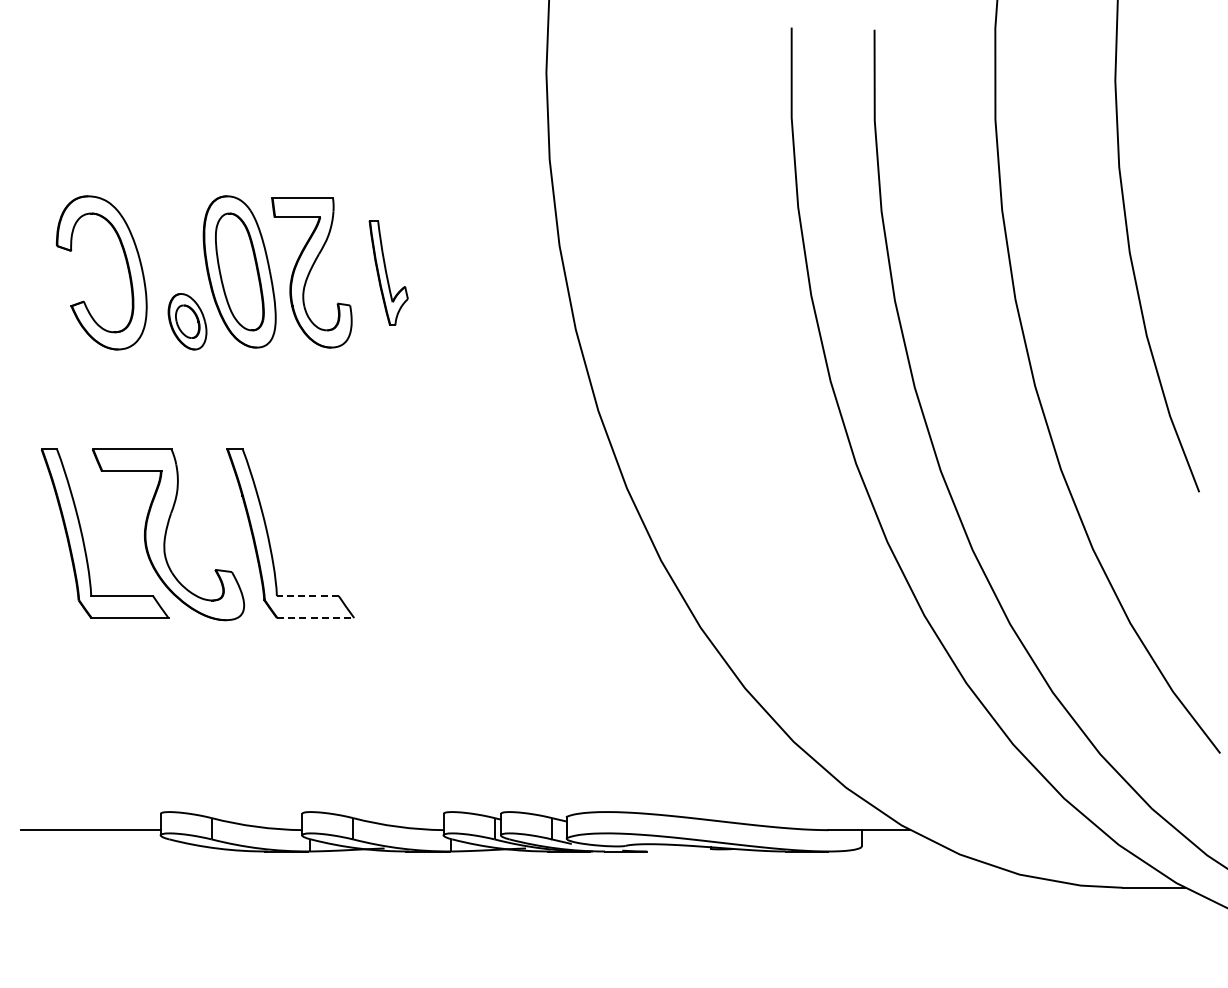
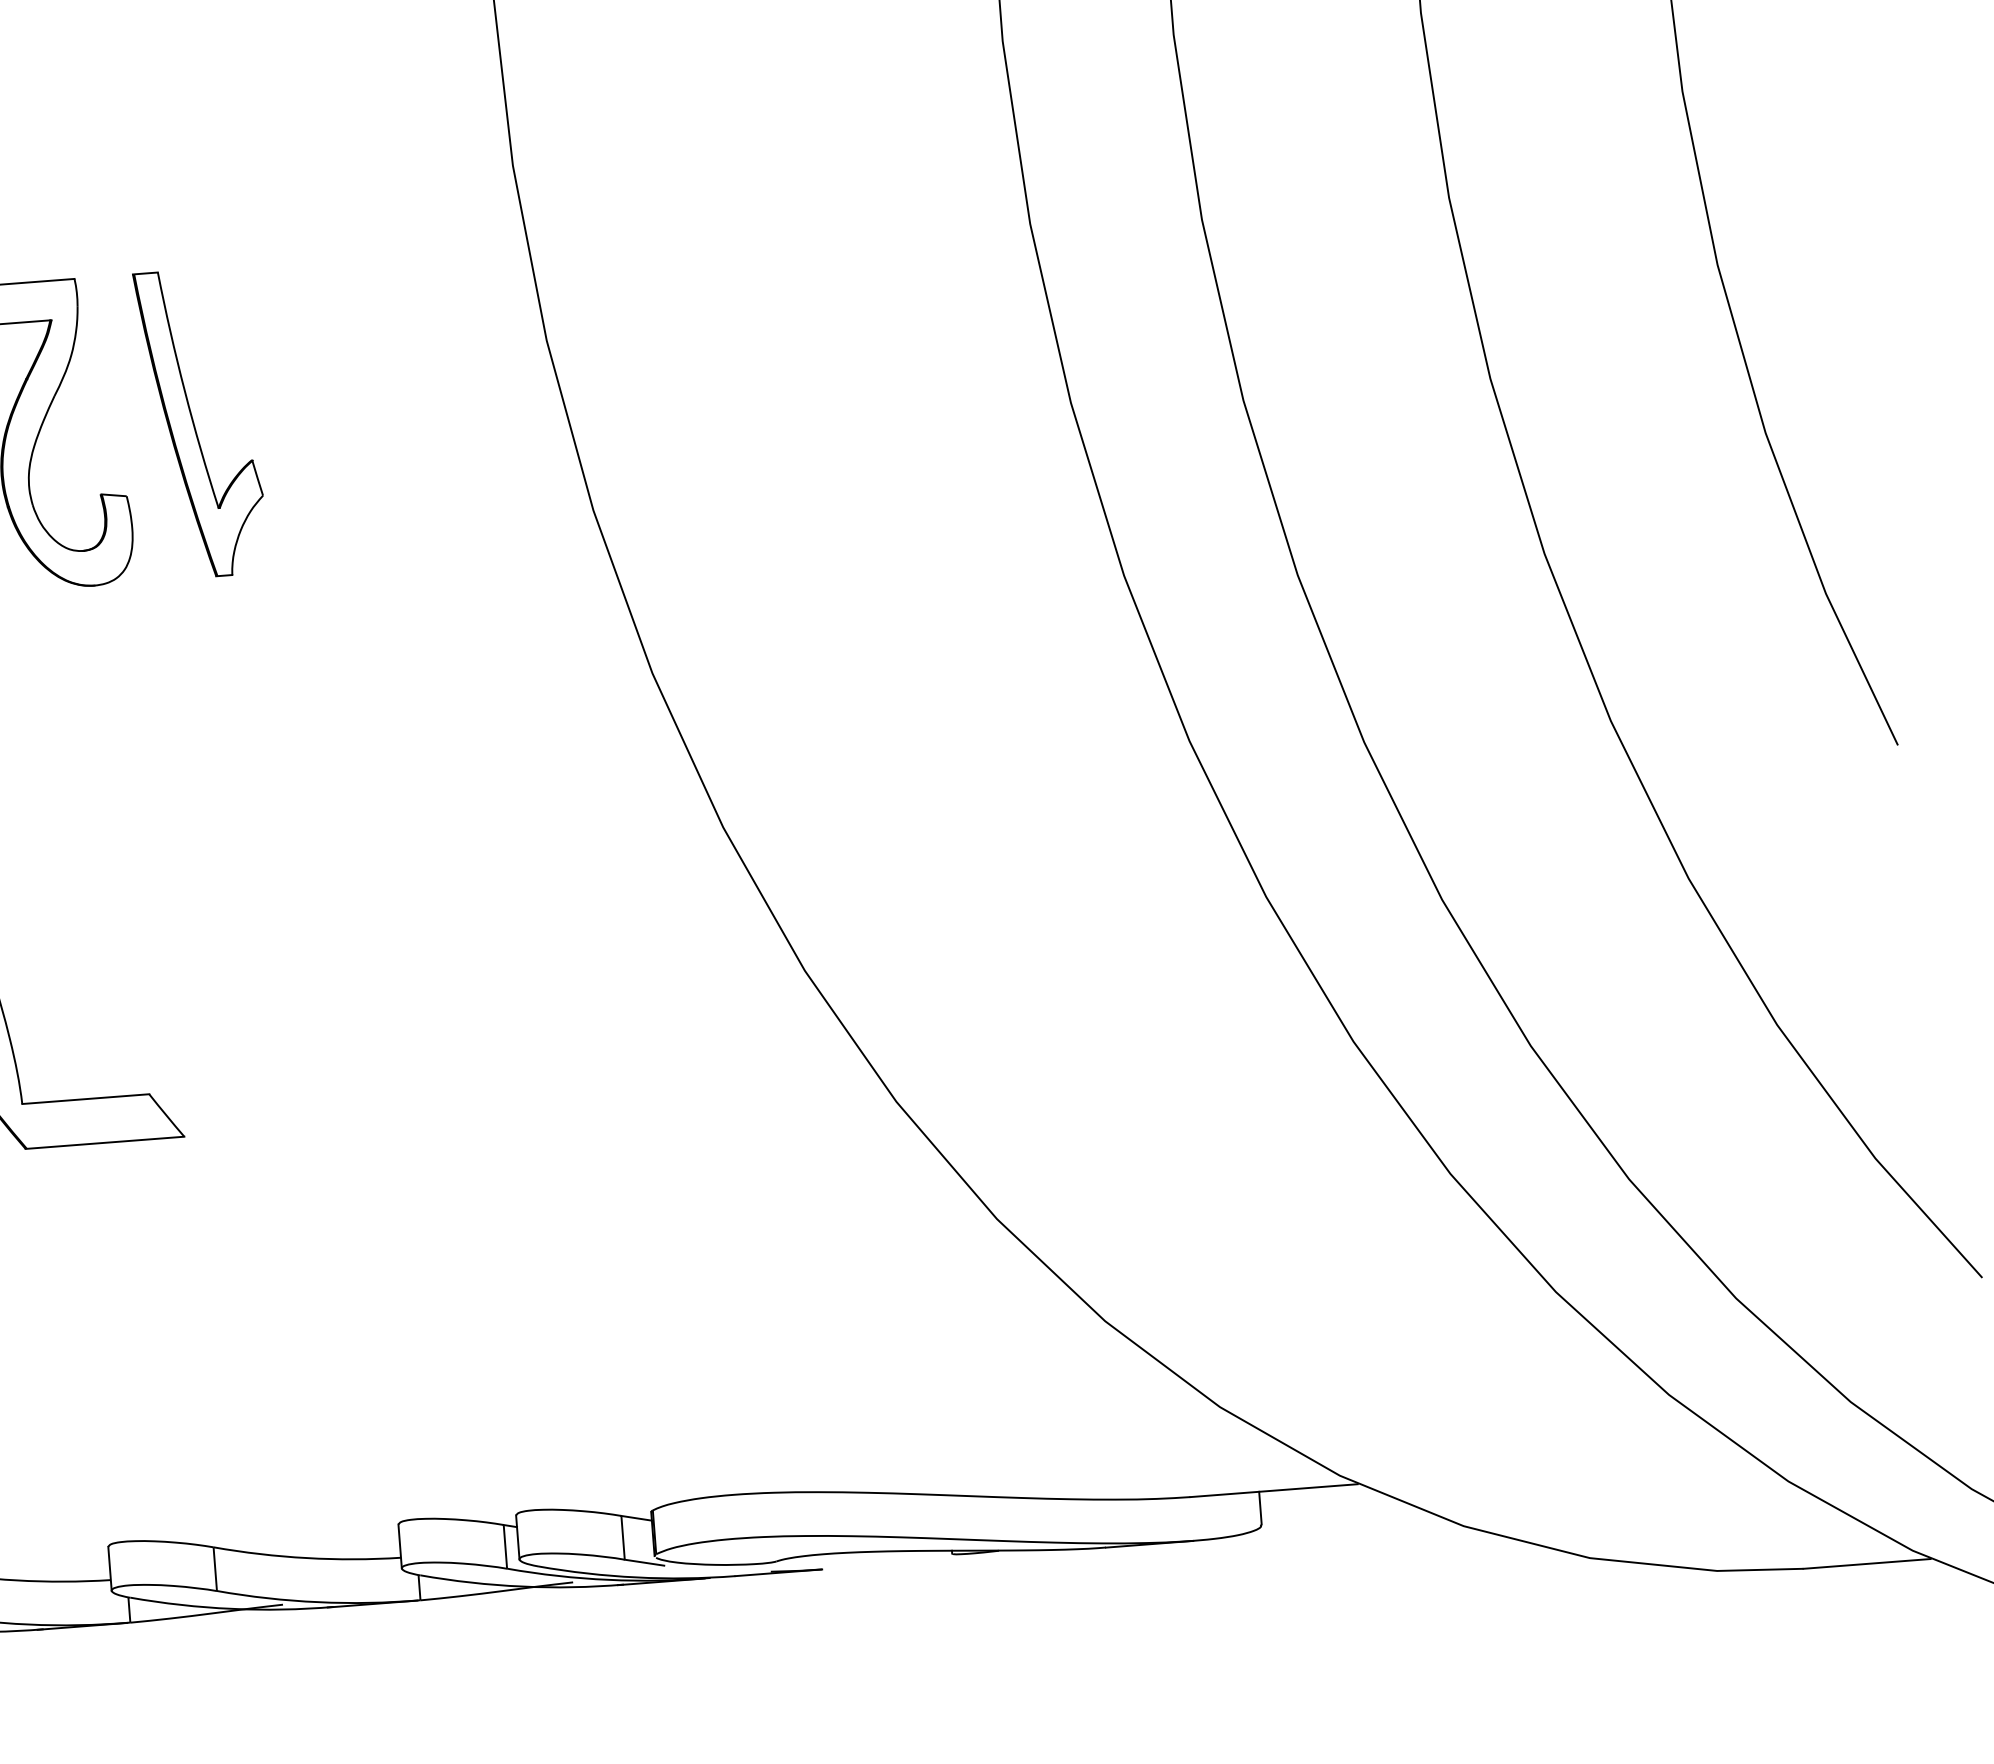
part: (388, 272) -> (200, 422), size x1.43
line: (307, 596) -> (85, 1099), dashed -> solid
line: (315, 618) -> (104, 1143), dashed -> solid

